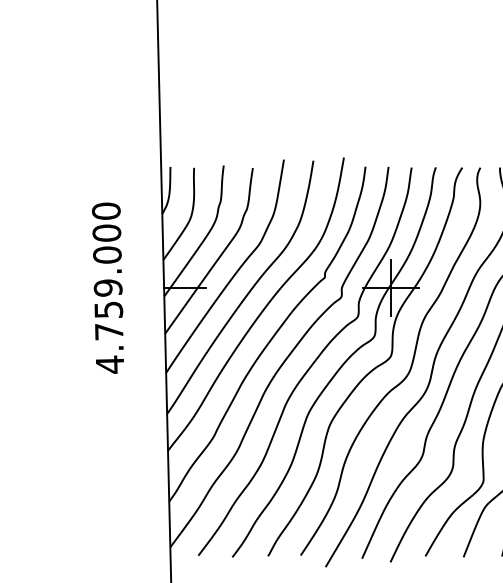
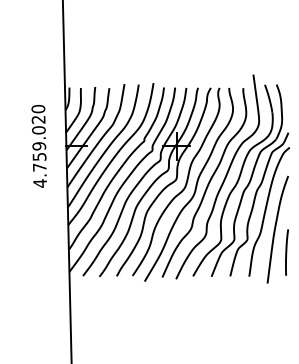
text: (106, 232) -> (38, 119), 4.759.000 -> 4.759.020

